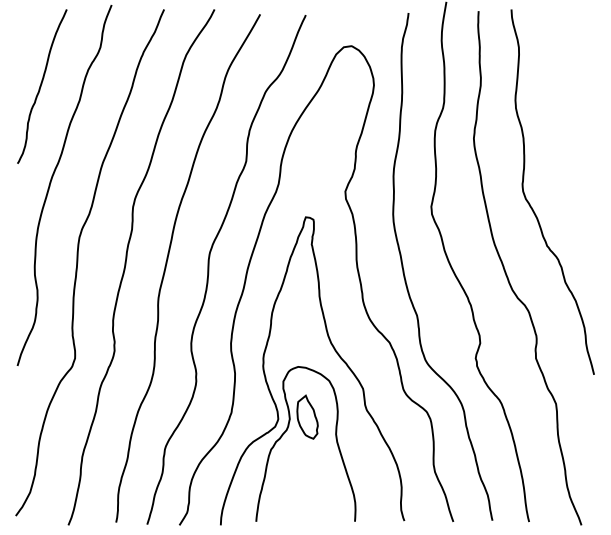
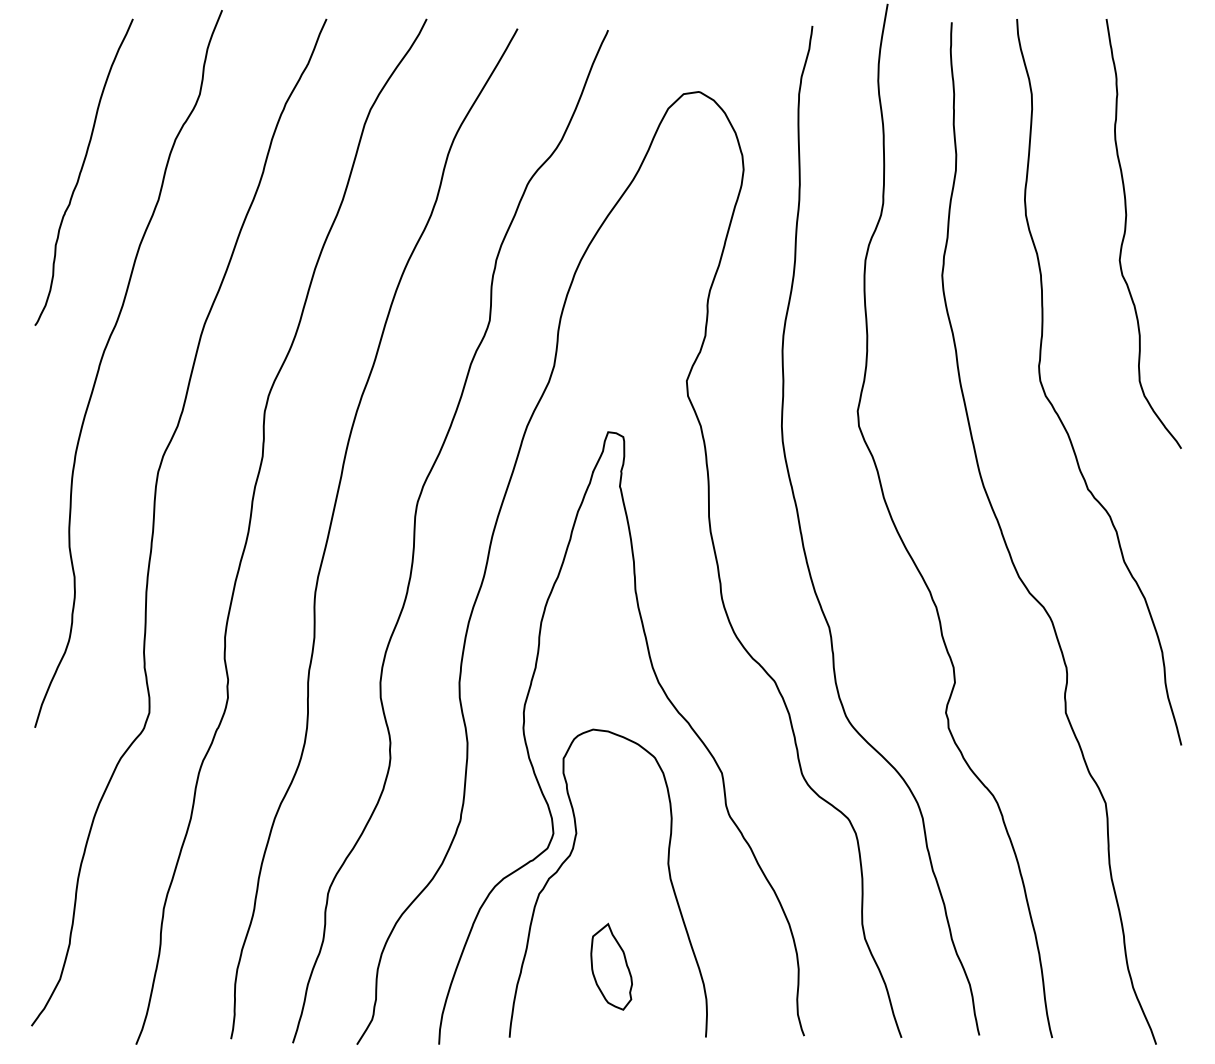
curve: (566, 117) -> (1126, 233), added
part: (307, 416) -> (611, 965), moved

